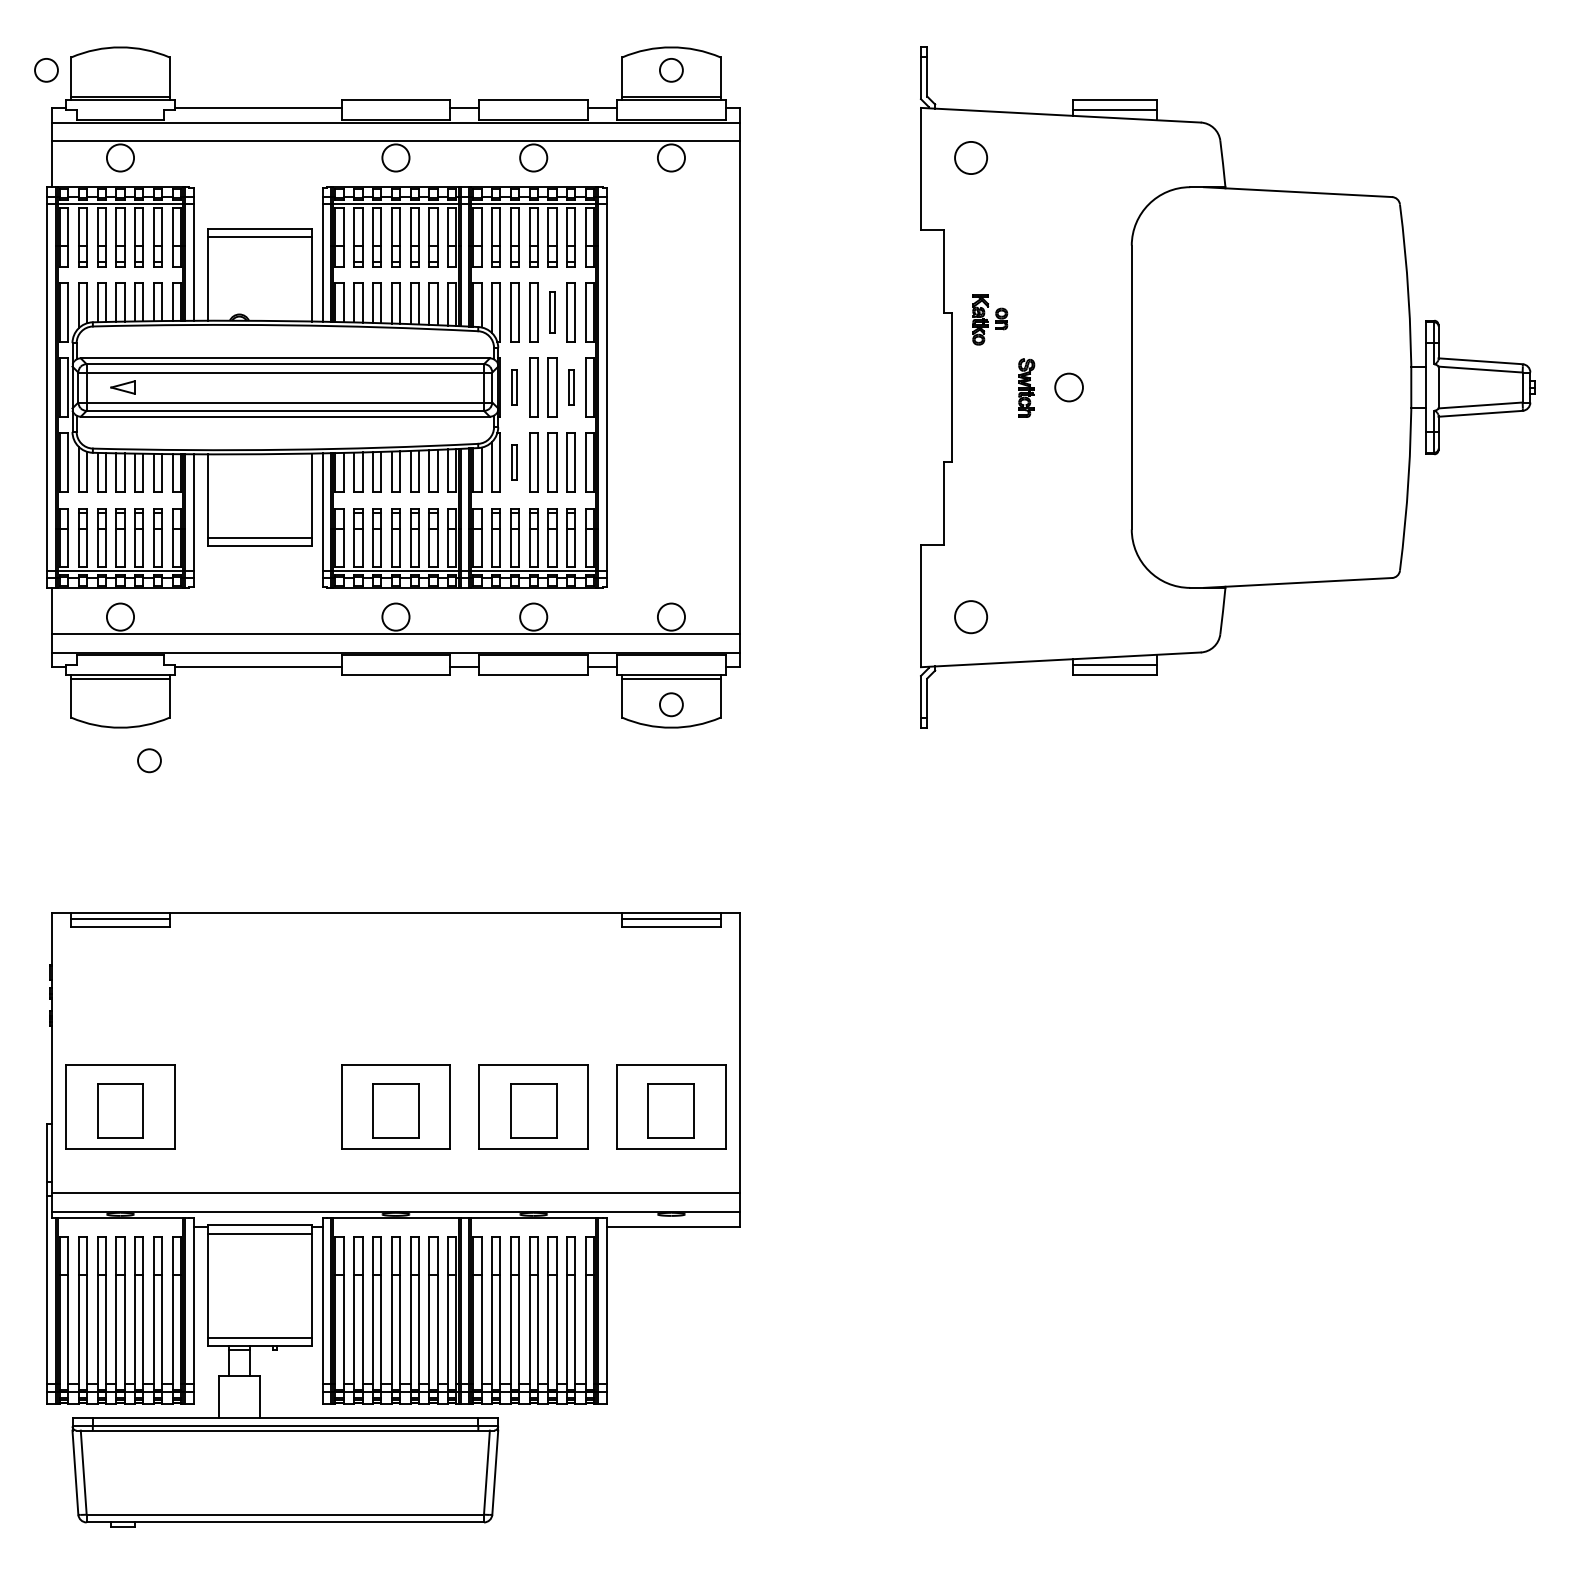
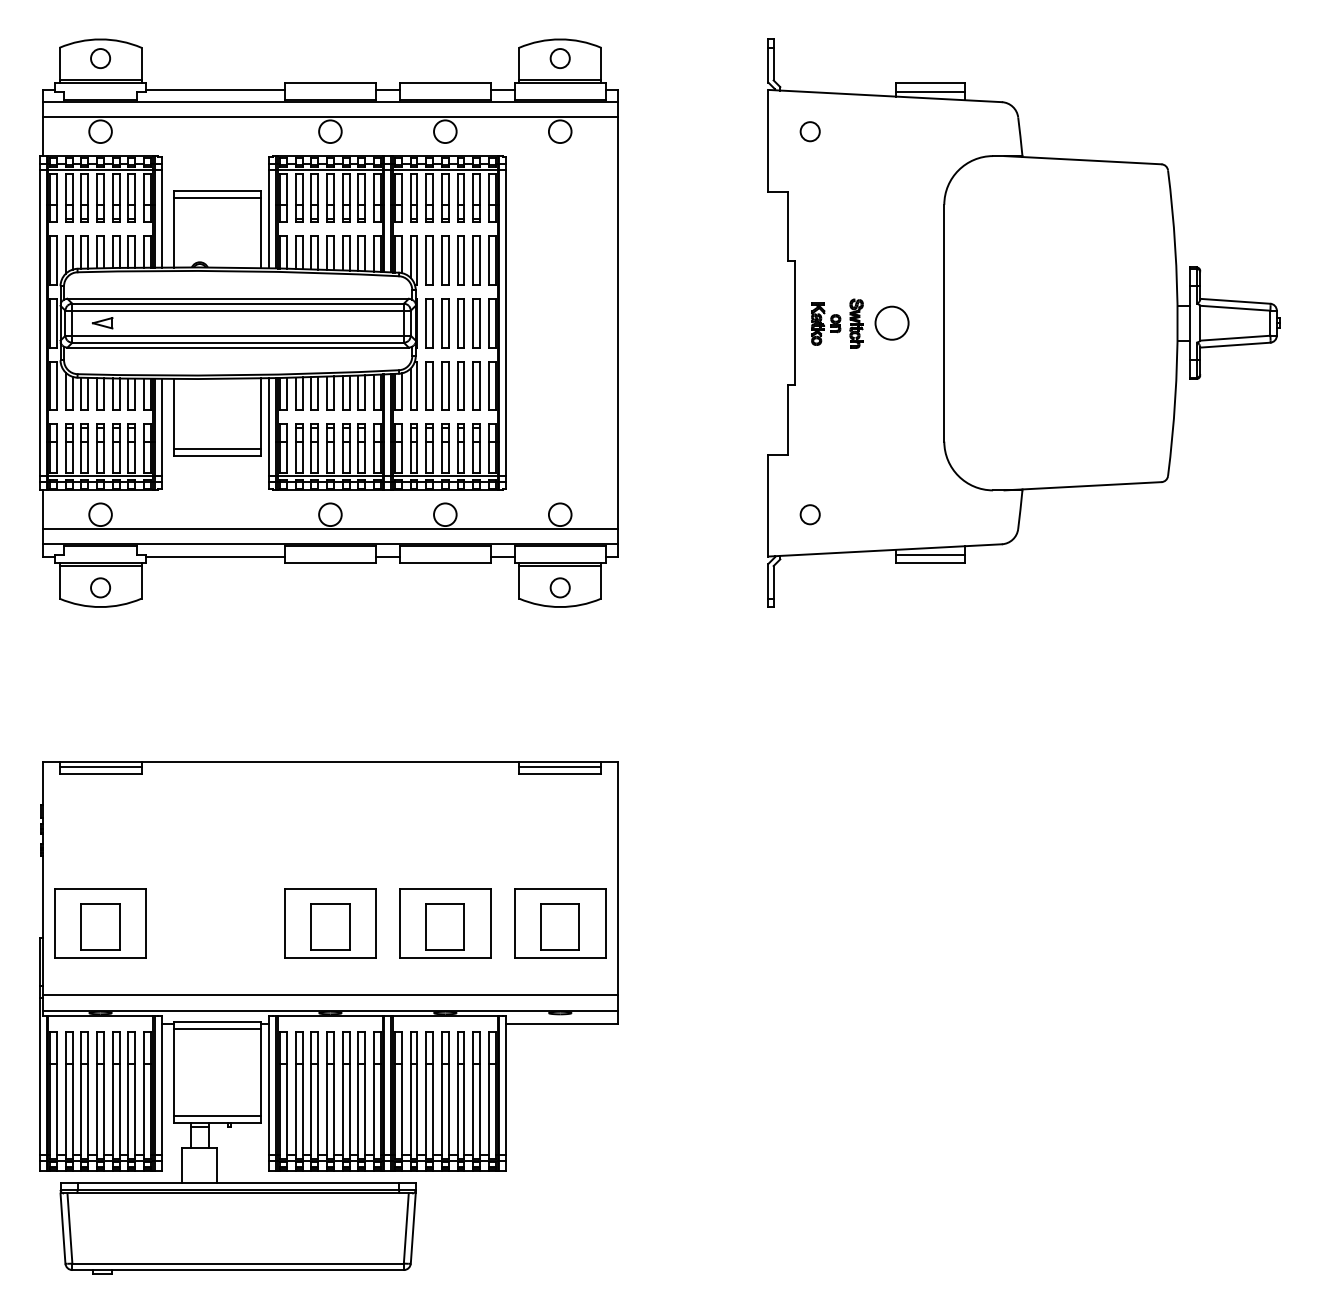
circle: (46, 70) -> (100, 58), moved
circle: (970, 157) -> (809, 131), size x0.71
part: (552, 312) -> (461, 260), size x1.43
part: (990, 319) -> (826, 324), moved
part: (514, 387) -> (429, 323), size x1.67
part: (570, 387) -> (476, 323), size x1.67
circle: (1068, 387) -> (891, 323), size x1.43
part: (514, 462) -> (429, 385), size x1.67
circle: (970, 616) -> (809, 514), size x0.71
circle: (149, 760) -> (100, 587), moved

